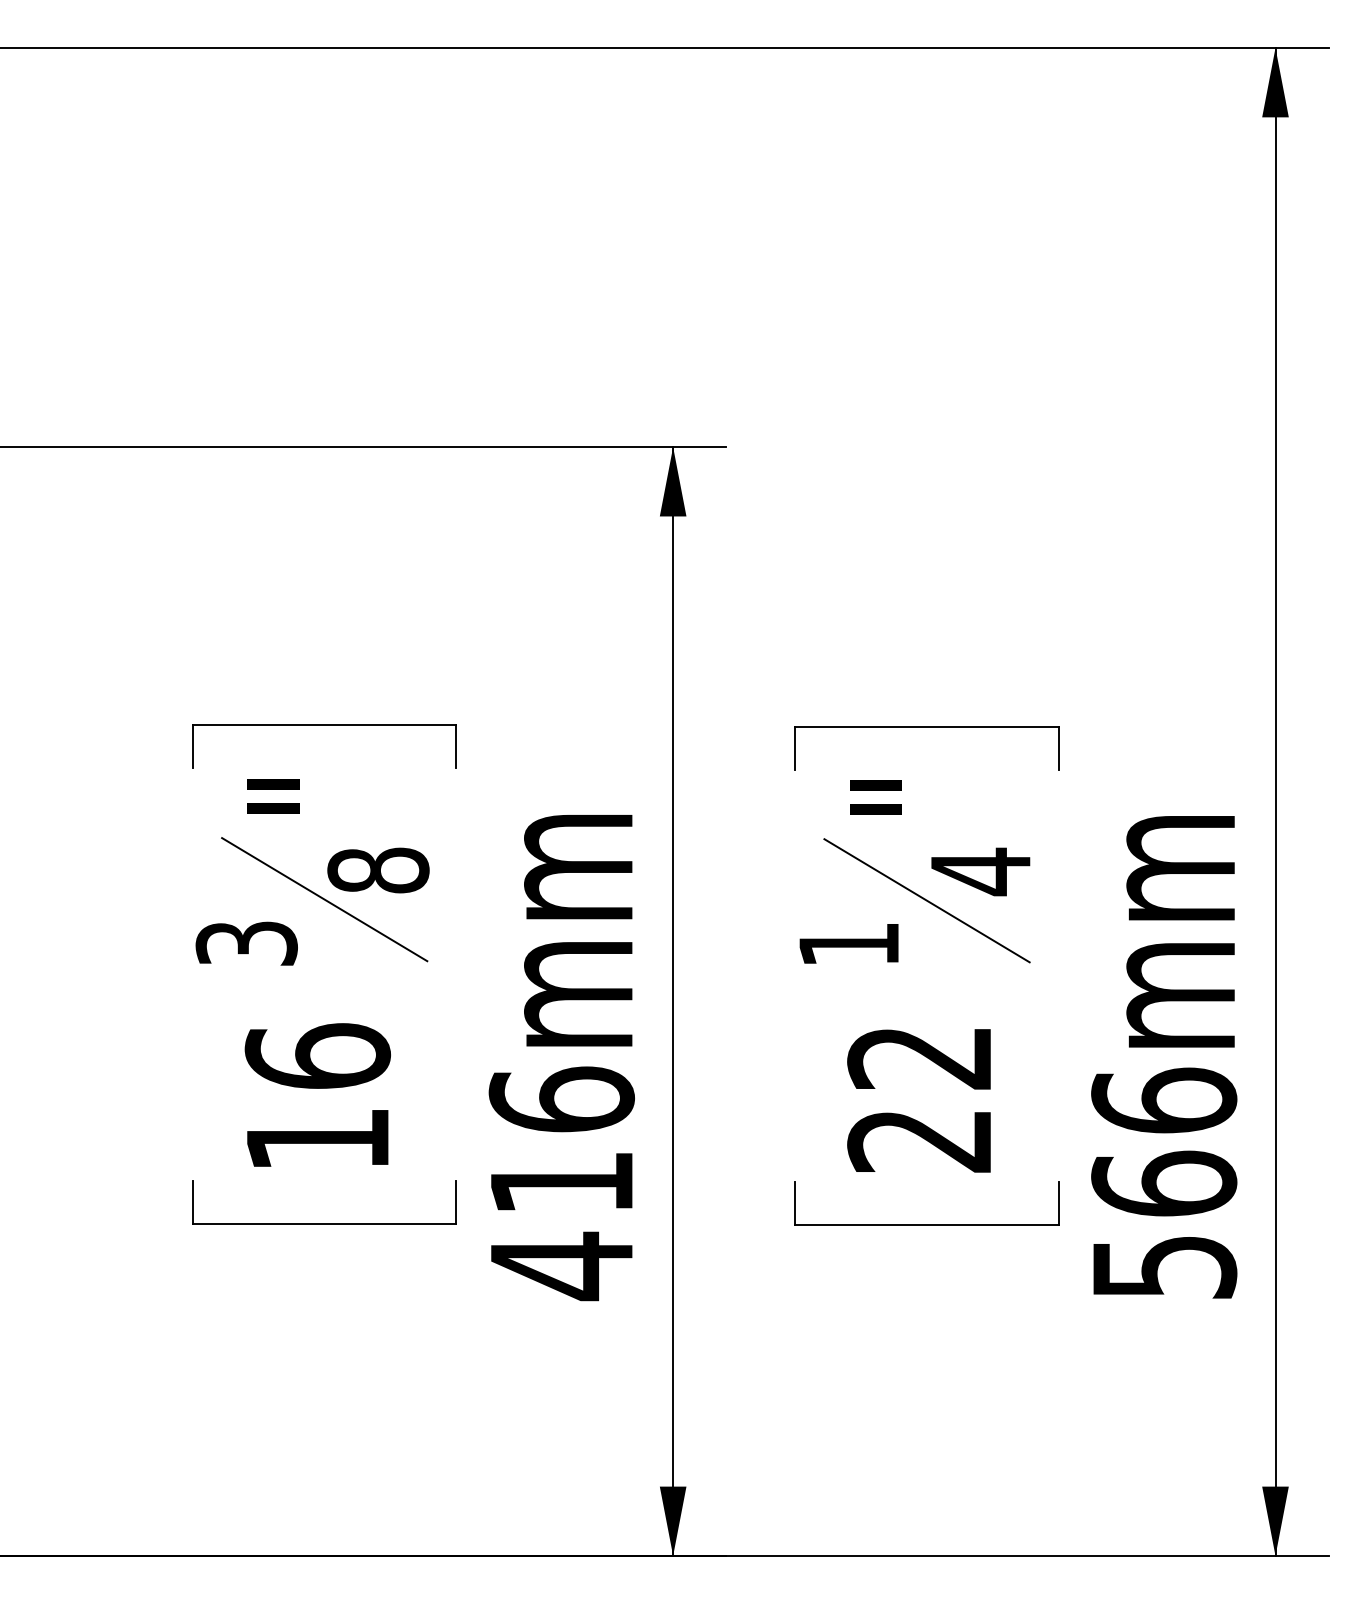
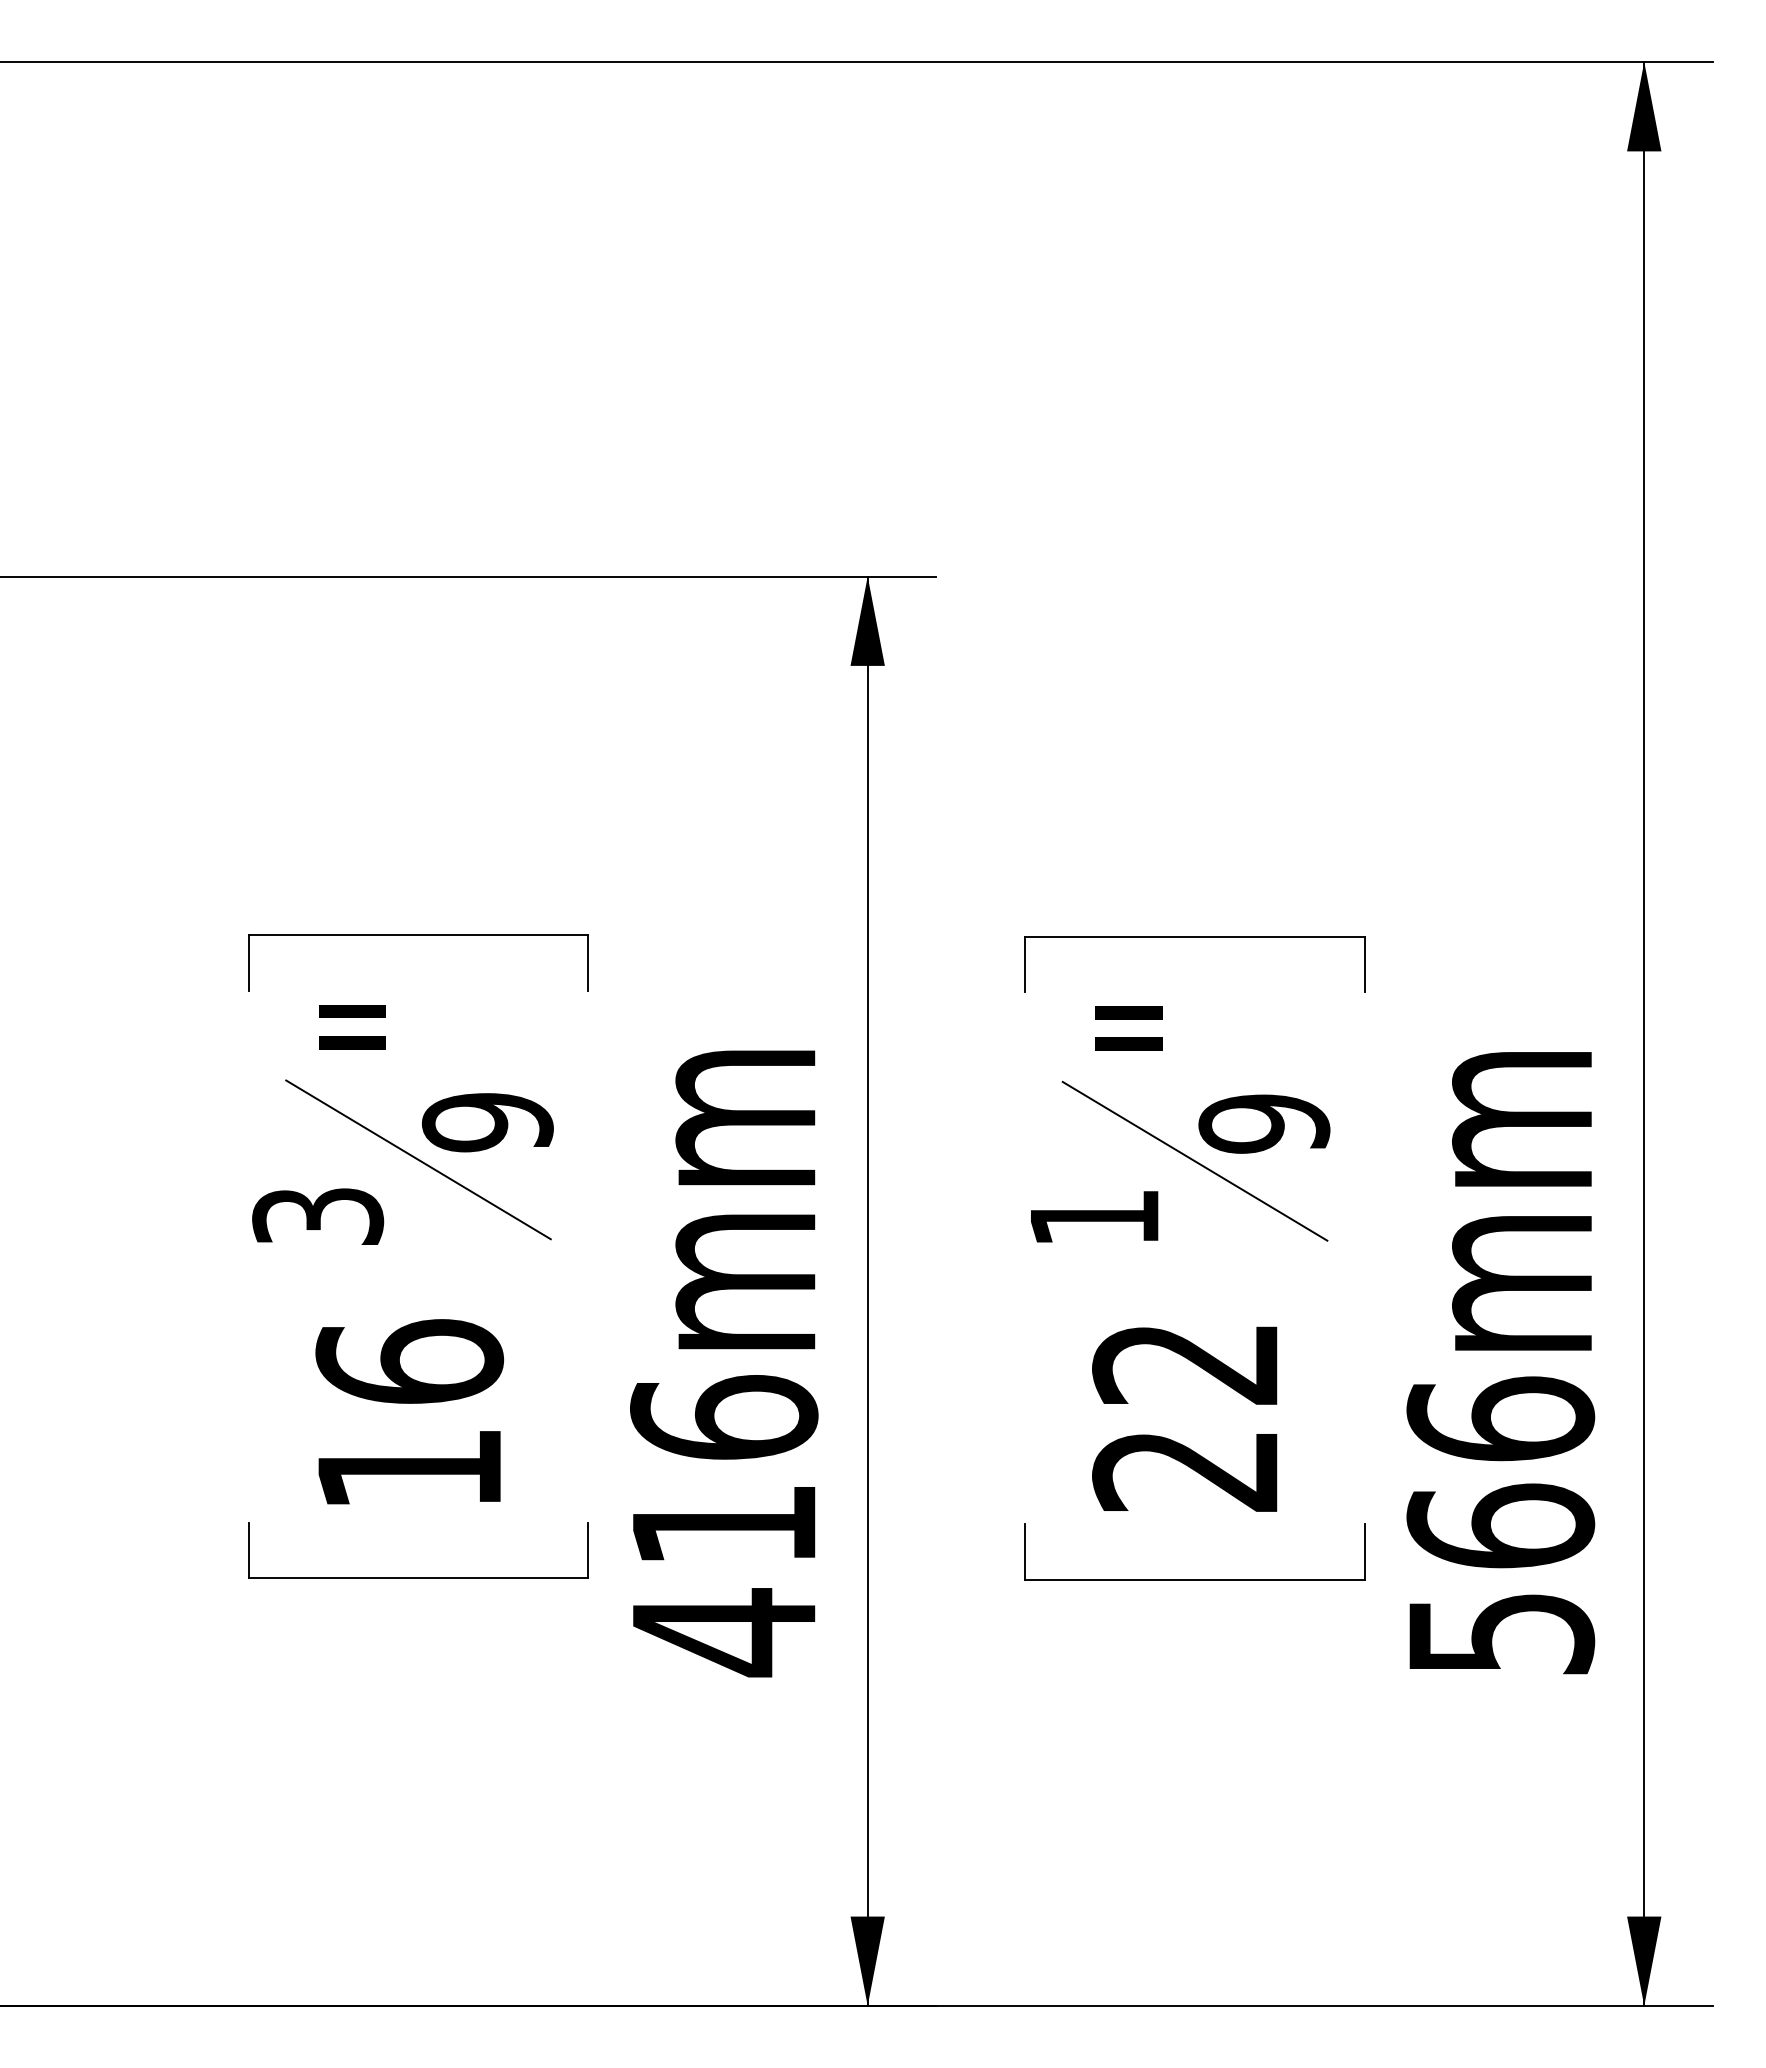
text: (378, 870) -> (487, 1122), 8 -> 9
text: (980, 872) -> (1264, 1124), 4 -> 9

